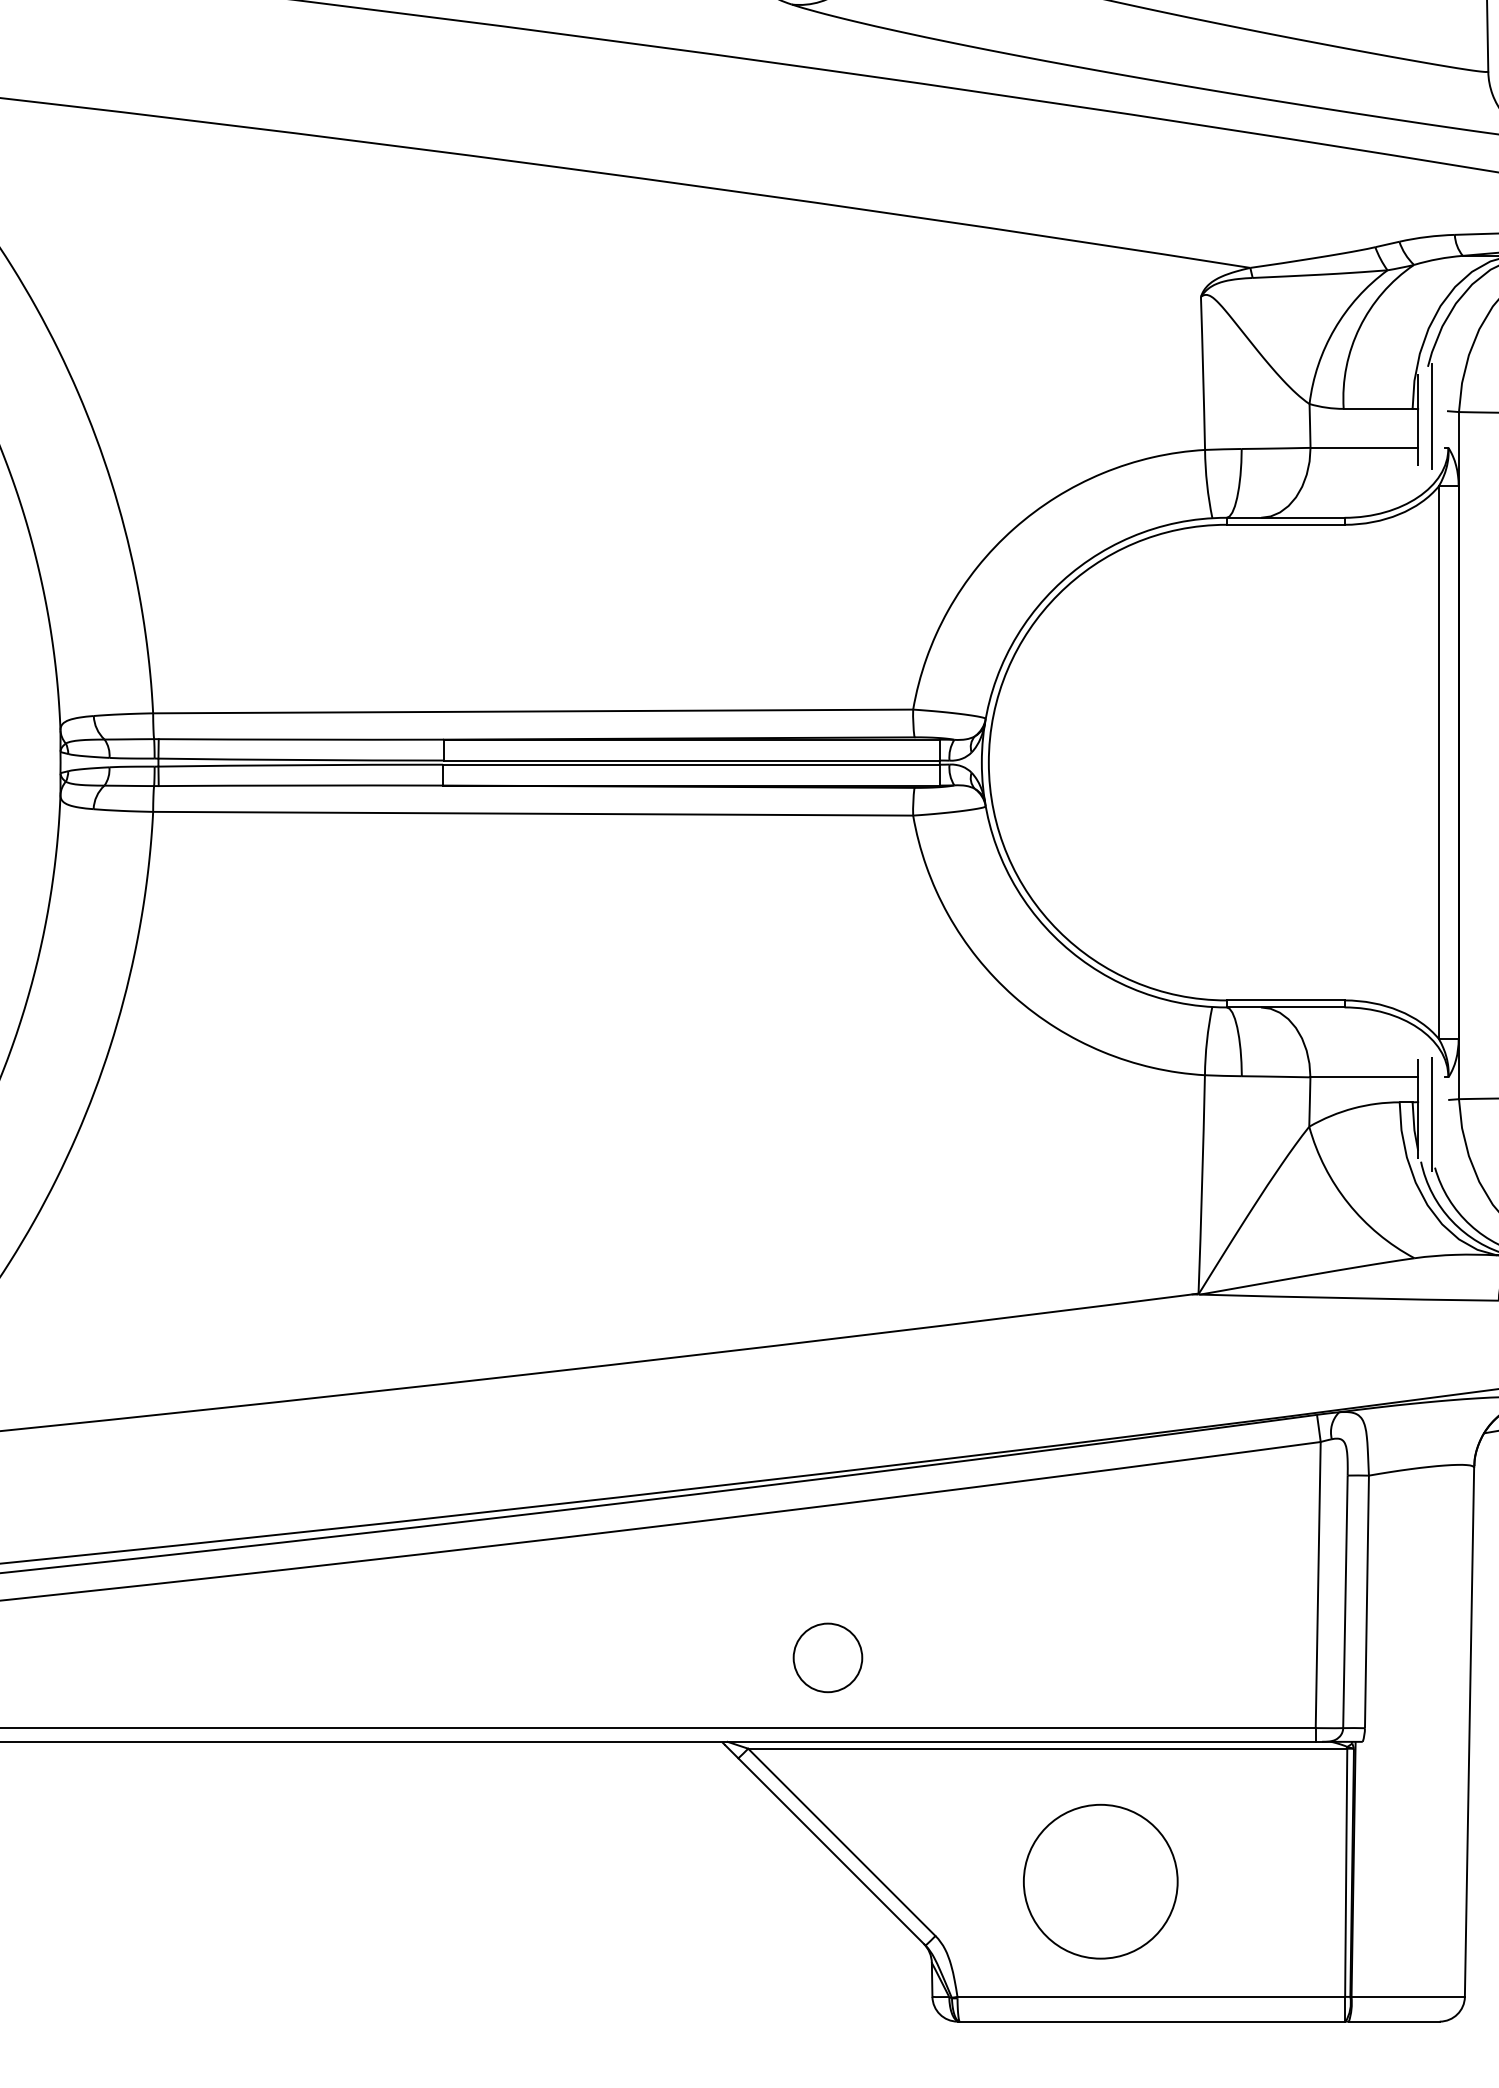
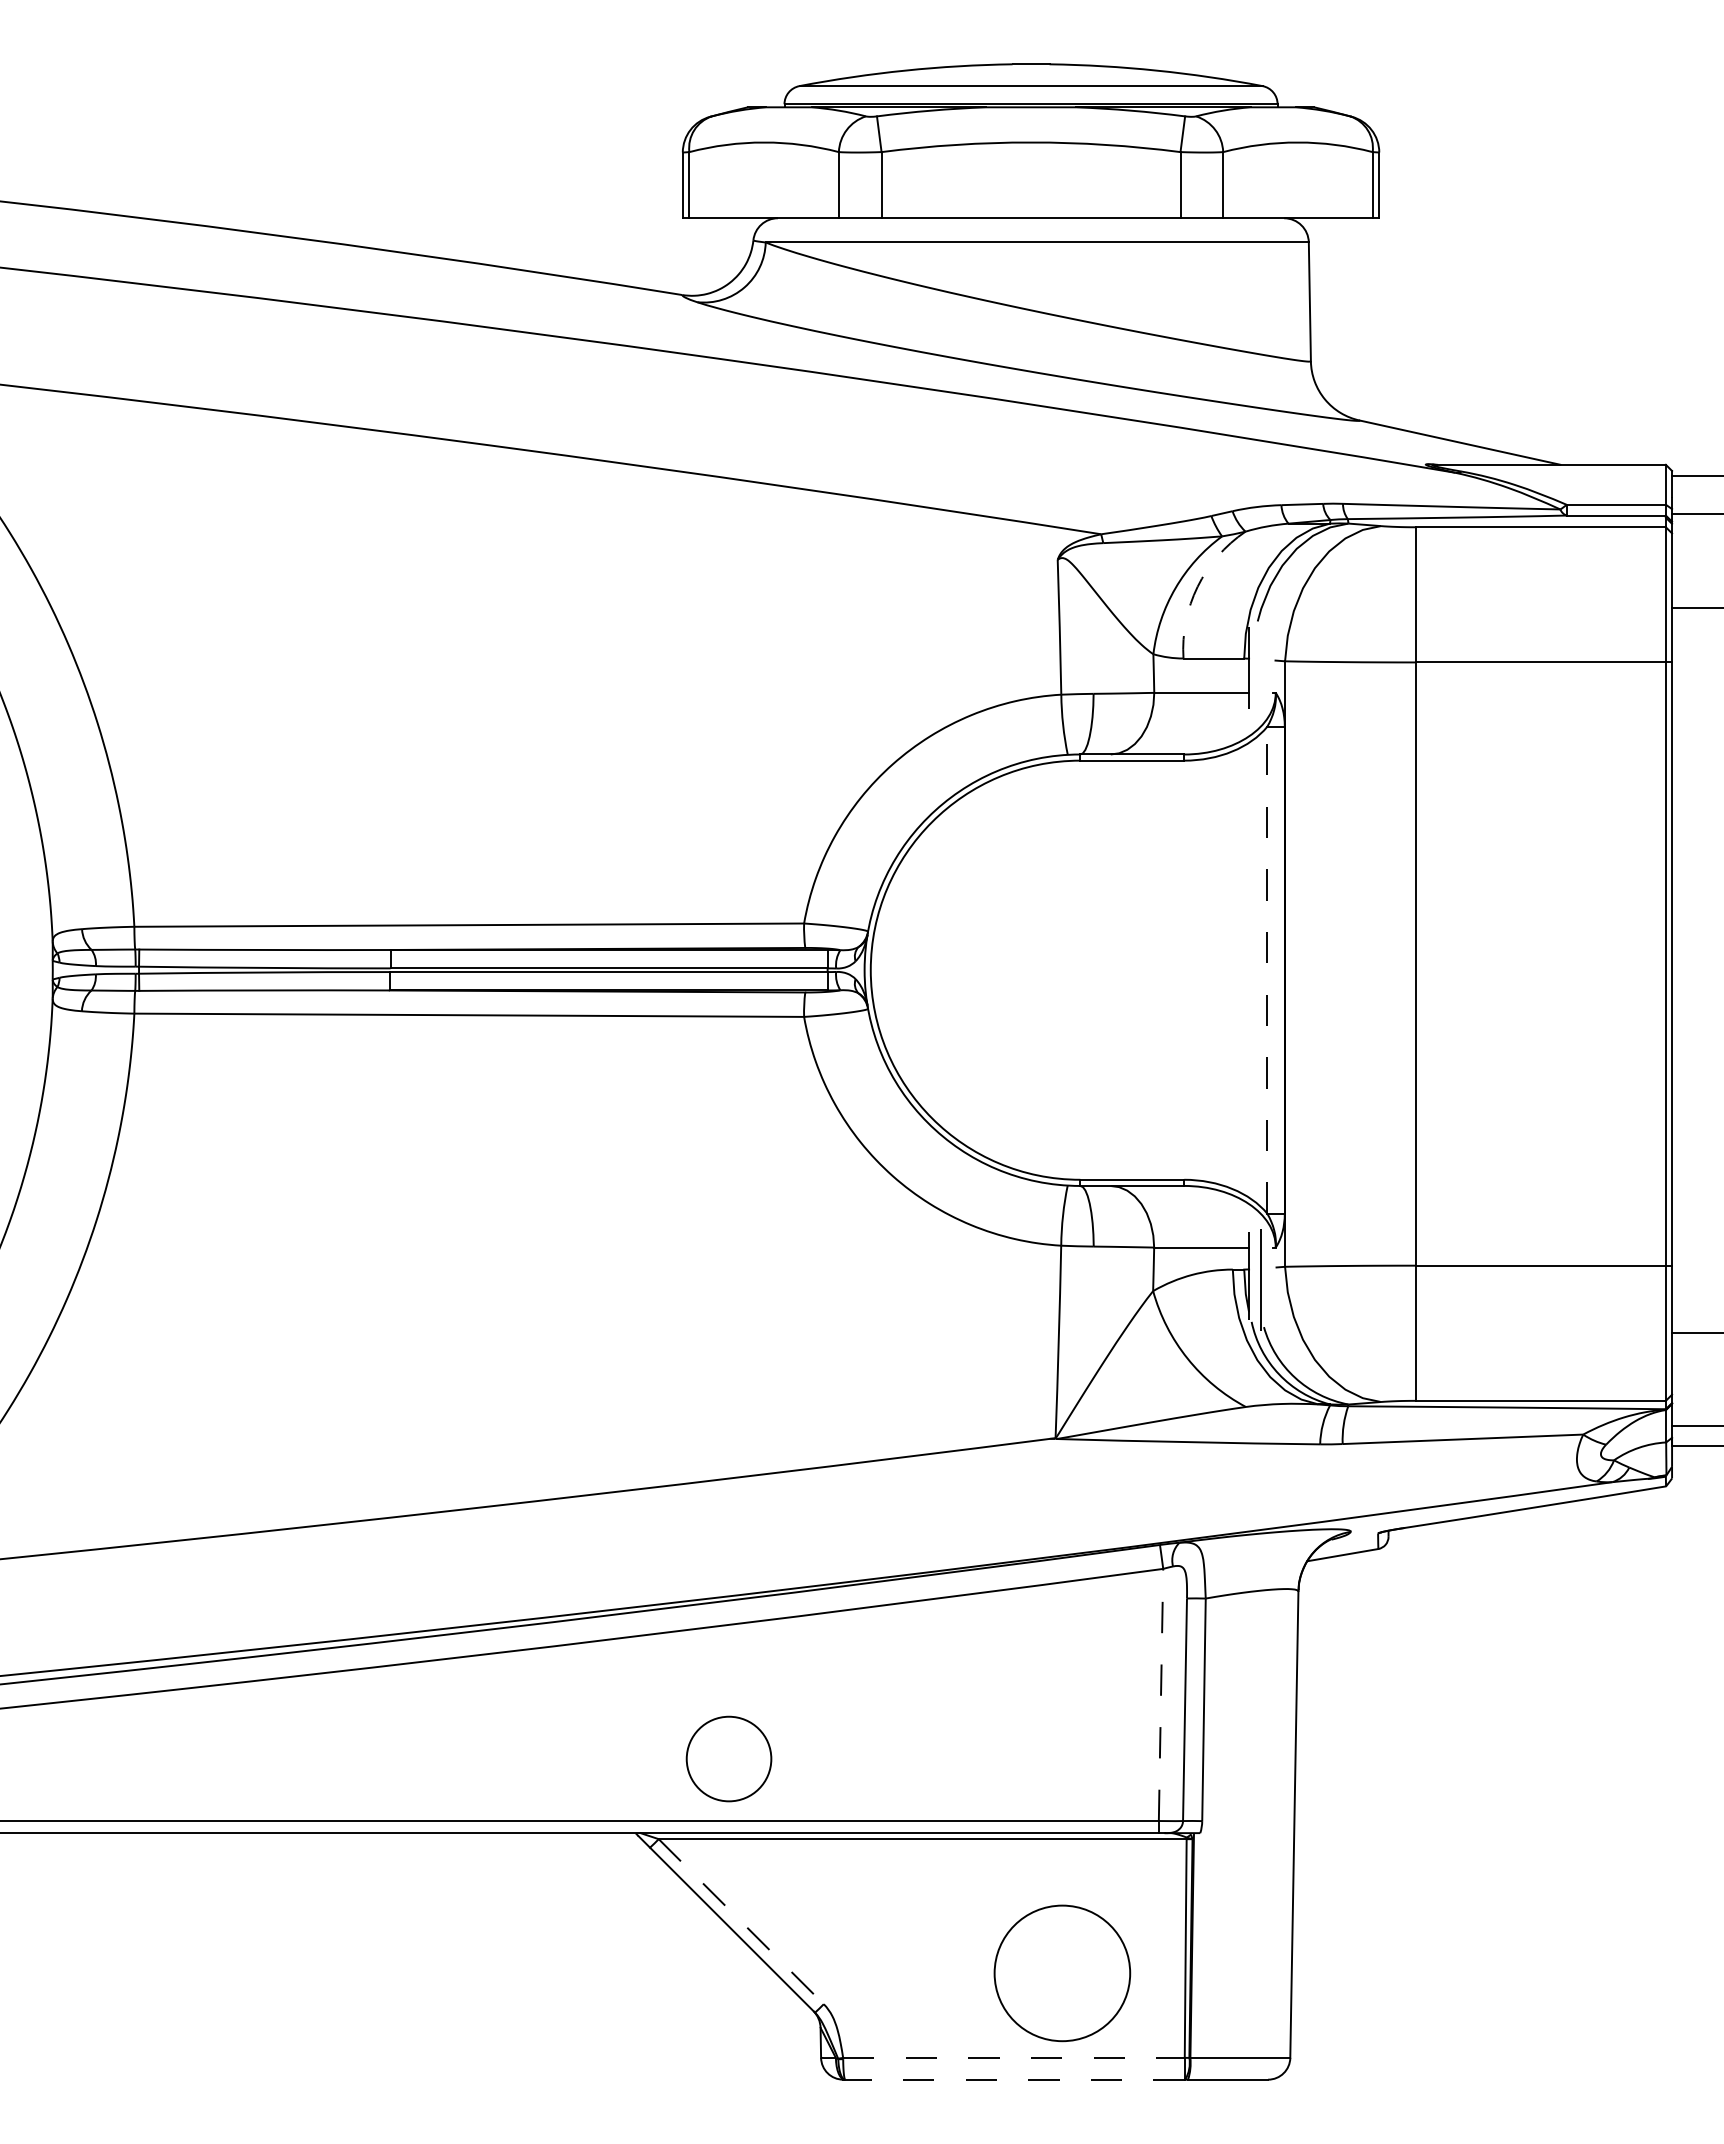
arc: (1359, 327) -> (1197, 586), solid -> dashed
line: (1431, 416) -> (1260, 665), removed
line: (1439, 762) -> (1267, 970), solid -> dashed
line: (1318, 1584) -> (1161, 1694), solid -> dashed
circle: (827, 1658) -> (728, 1759), size x1.4
line: (842, 1842) -> (741, 1921), solid -> dashed
circle: (1100, 1881) -> (1062, 1973), moved
line: (1150, 1996) -> (1013, 2057), solid -> dashed
line: (1153, 2021) -> (1015, 2079), solid -> dashed

